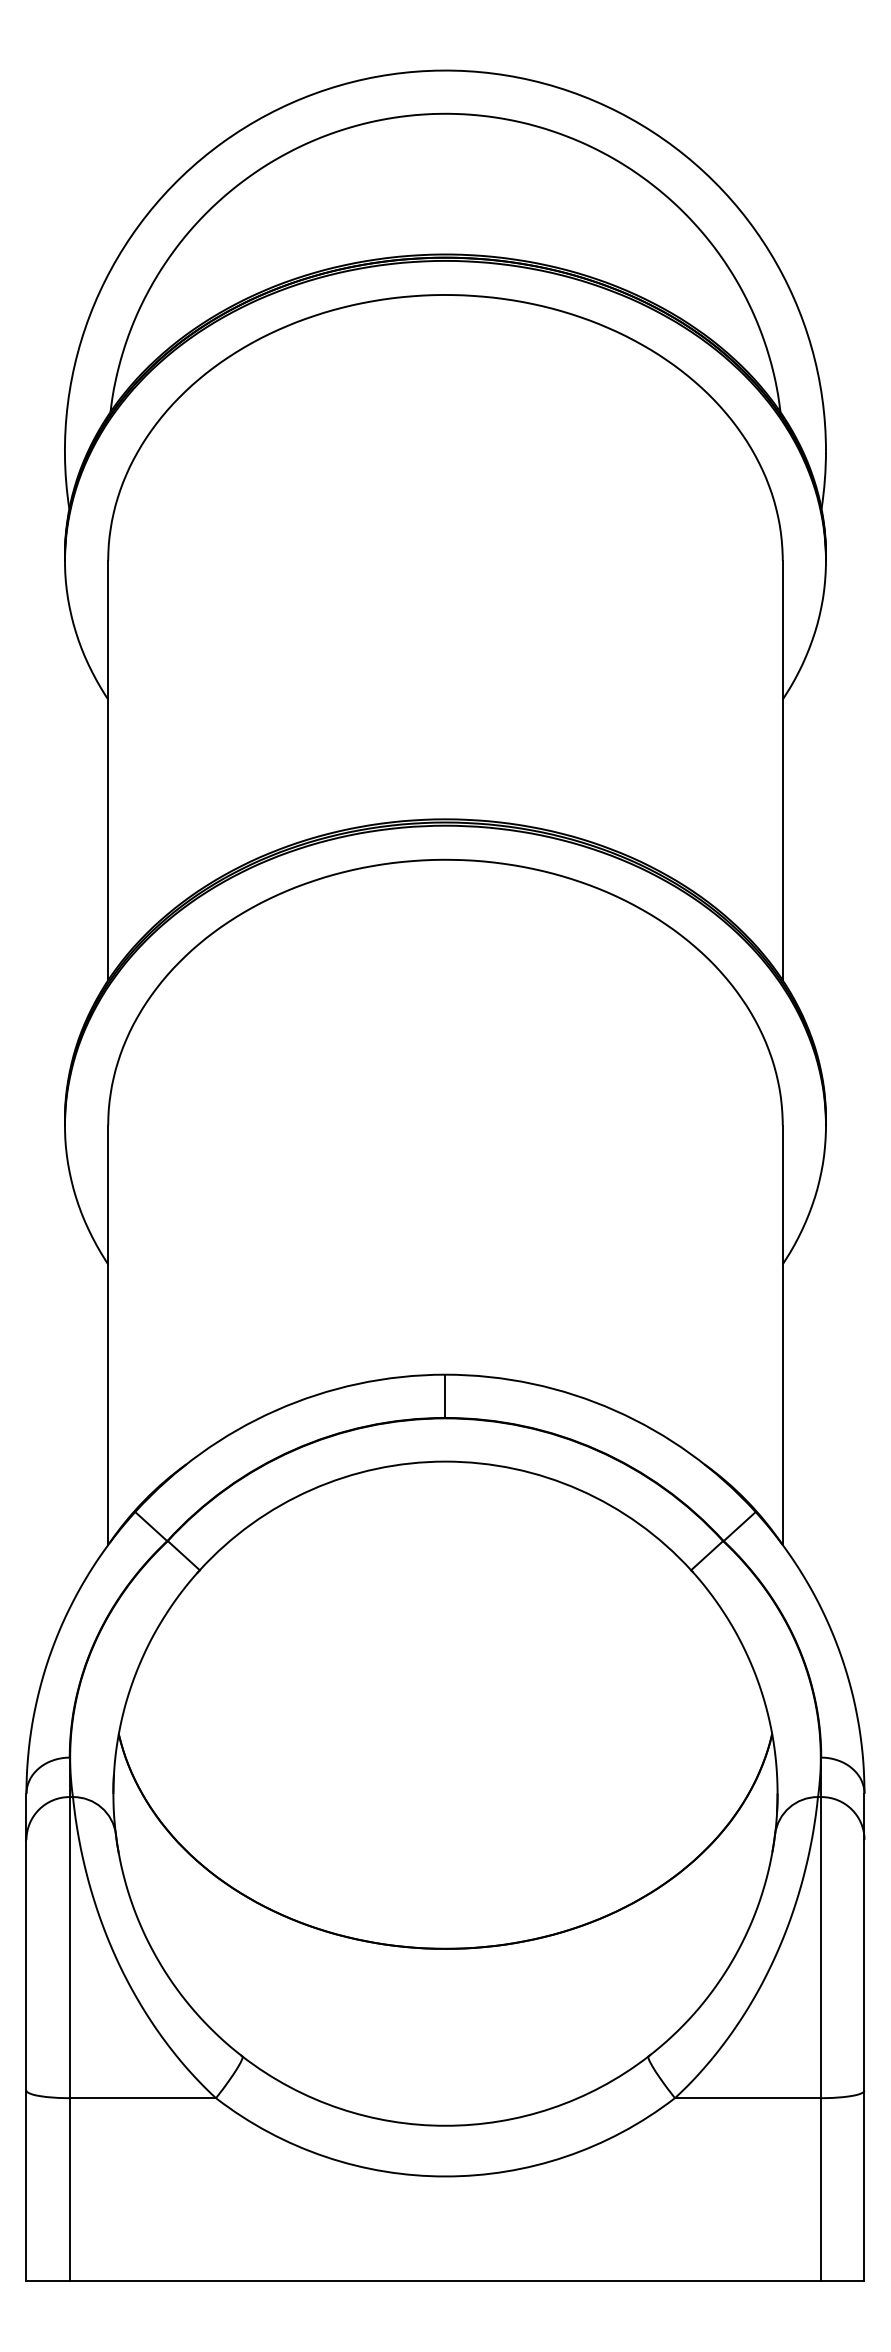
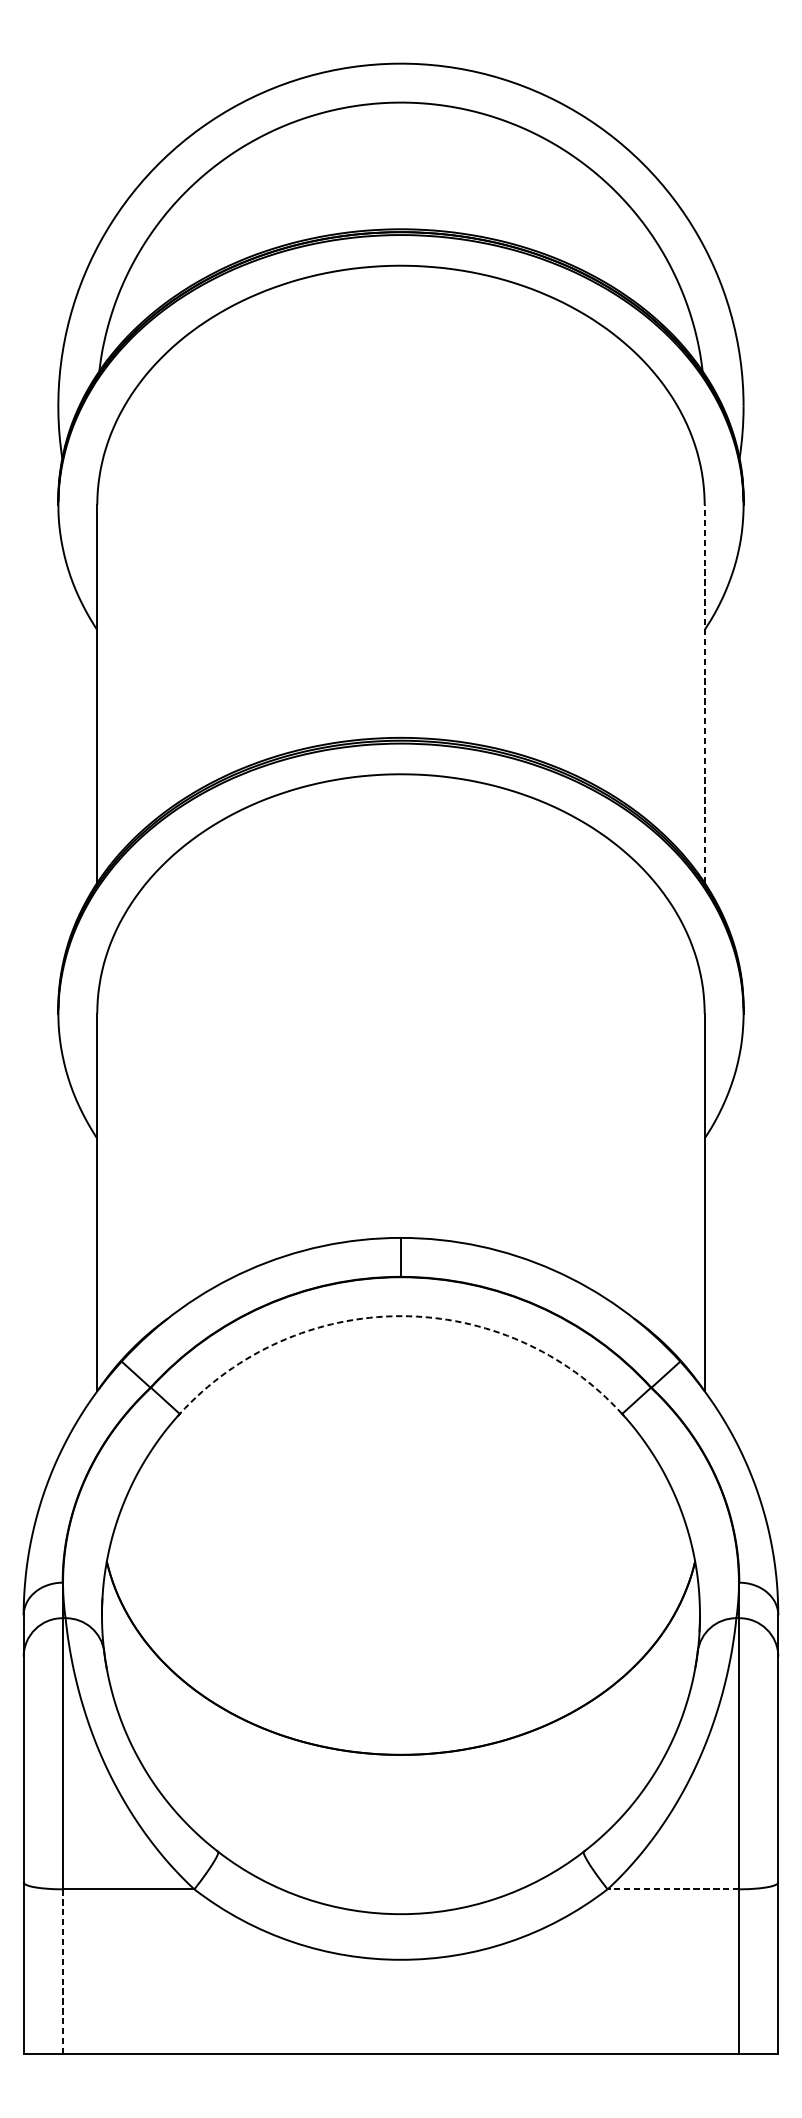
line: (782, 770) -> (704, 693), solid -> dashed
arc: (445, 1461) -> (401, 1316), solid -> dashed
line: (747, 2098) -> (672, 1889), solid -> dashed
line: (69, 2189) -> (62, 1971), solid -> dashed

